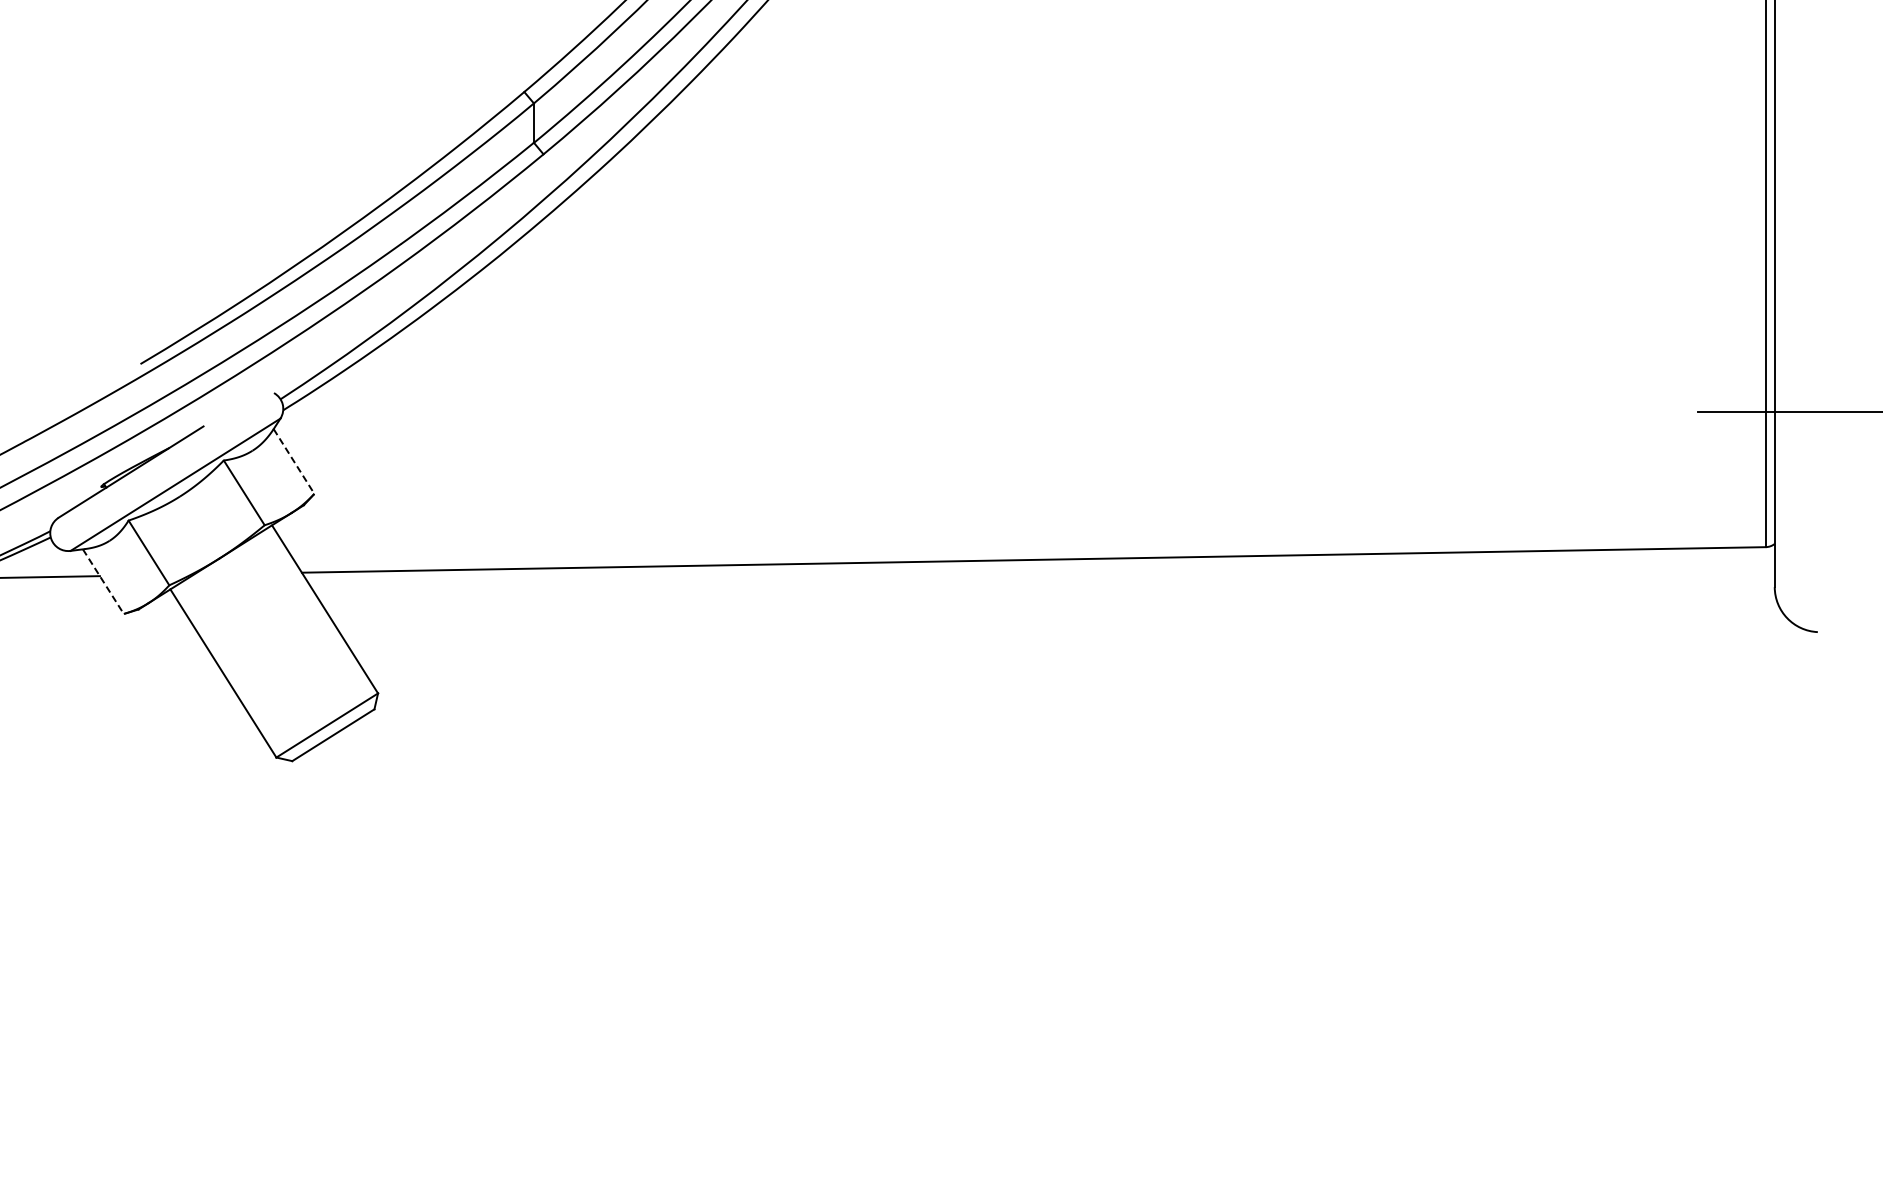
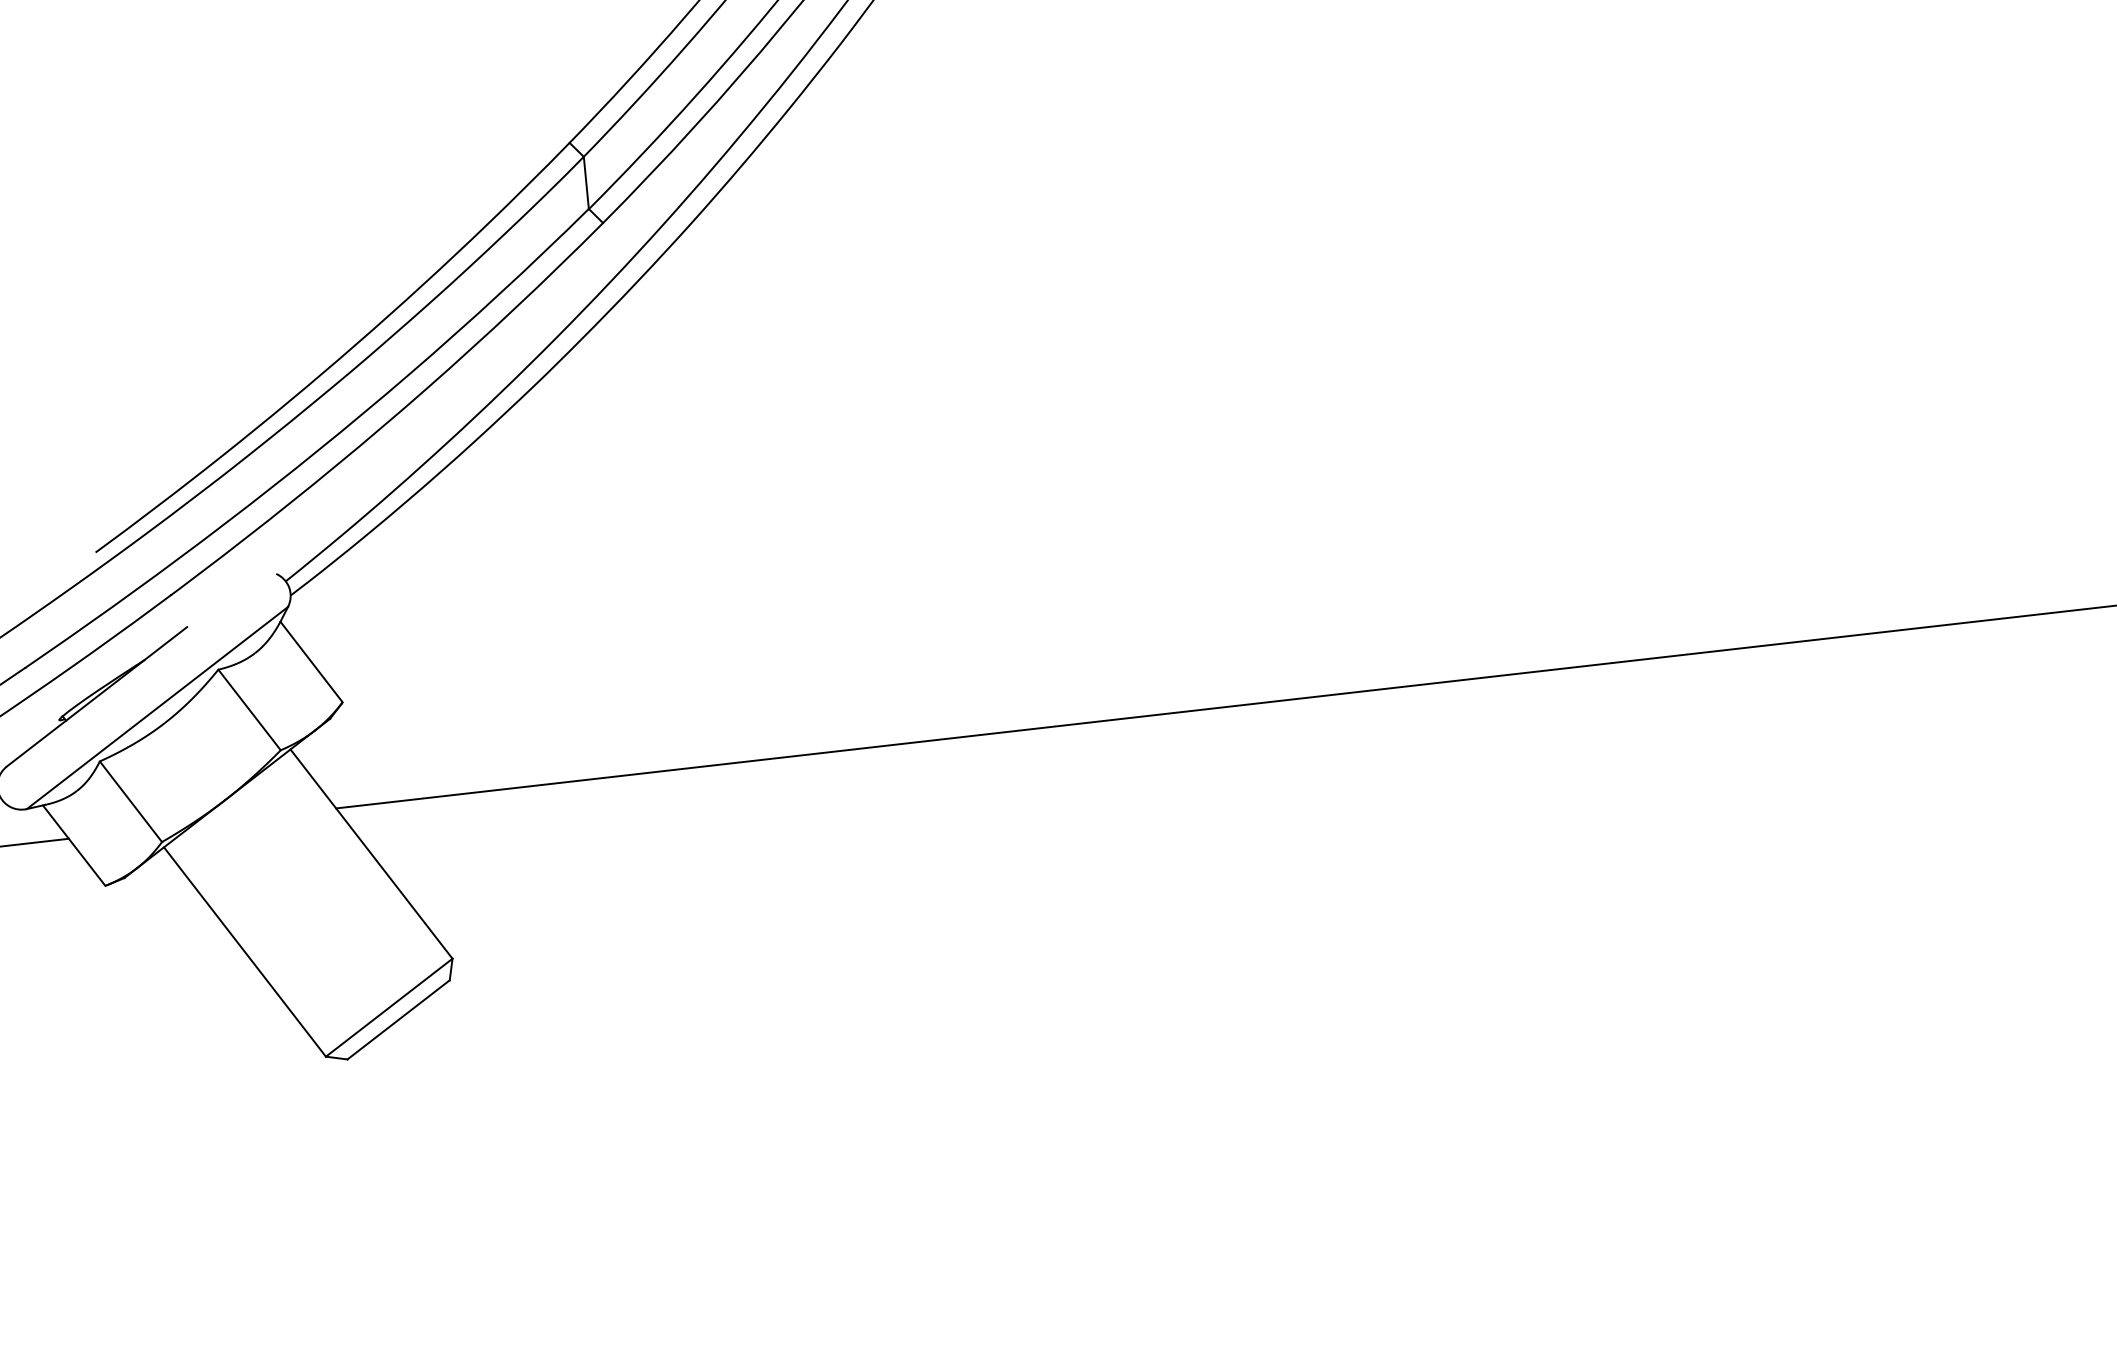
line: (294, 461) -> (312, 661), dashed -> solid
line: (103, 582) -> (74, 846), dashed -> solid

